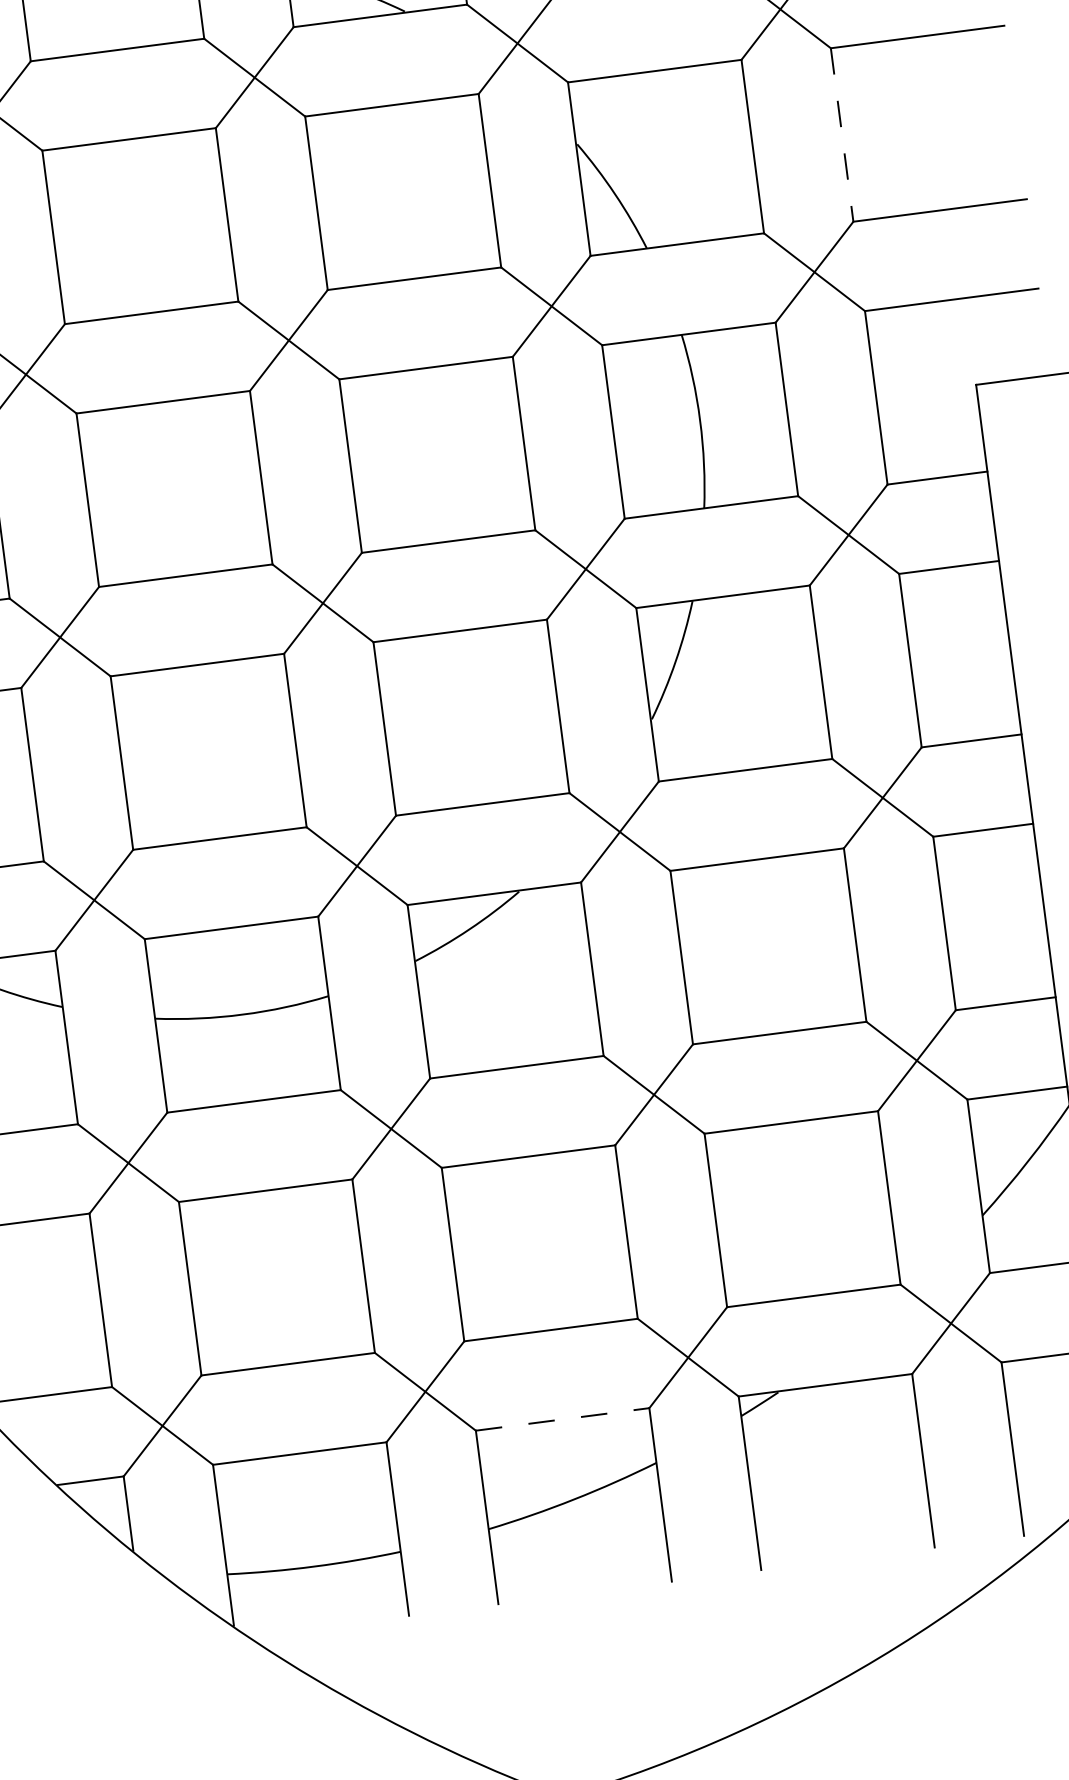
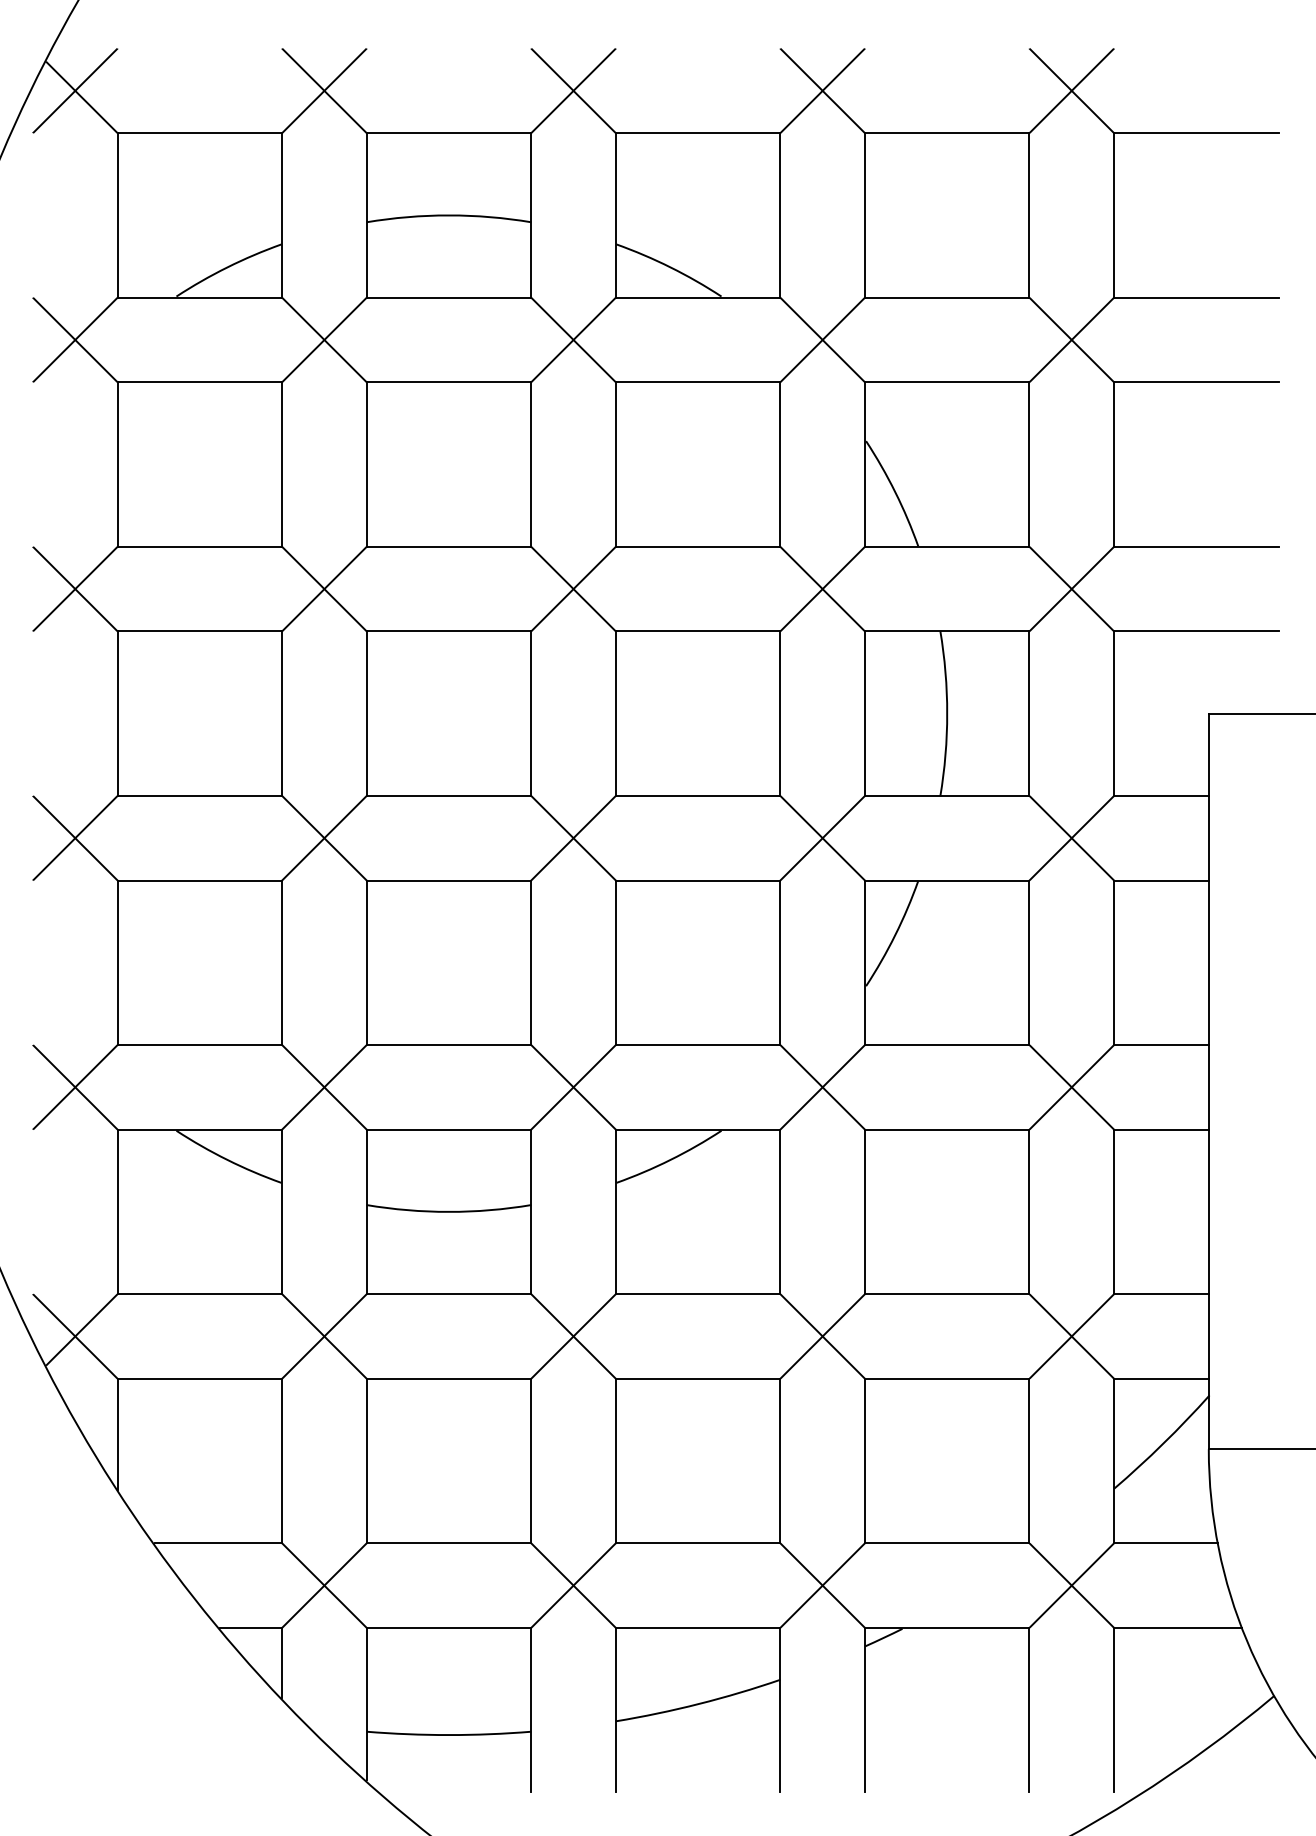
line: (842, 135) -> (1114, 465), dashed -> solid
line: (562, 1418) -> (698, 1627), dashed -> solid

